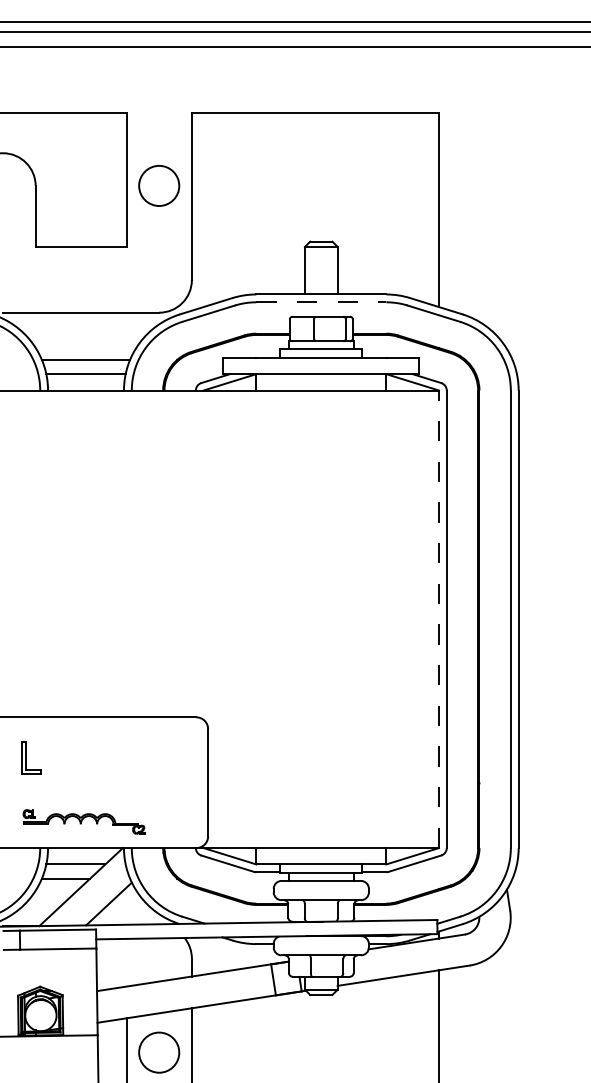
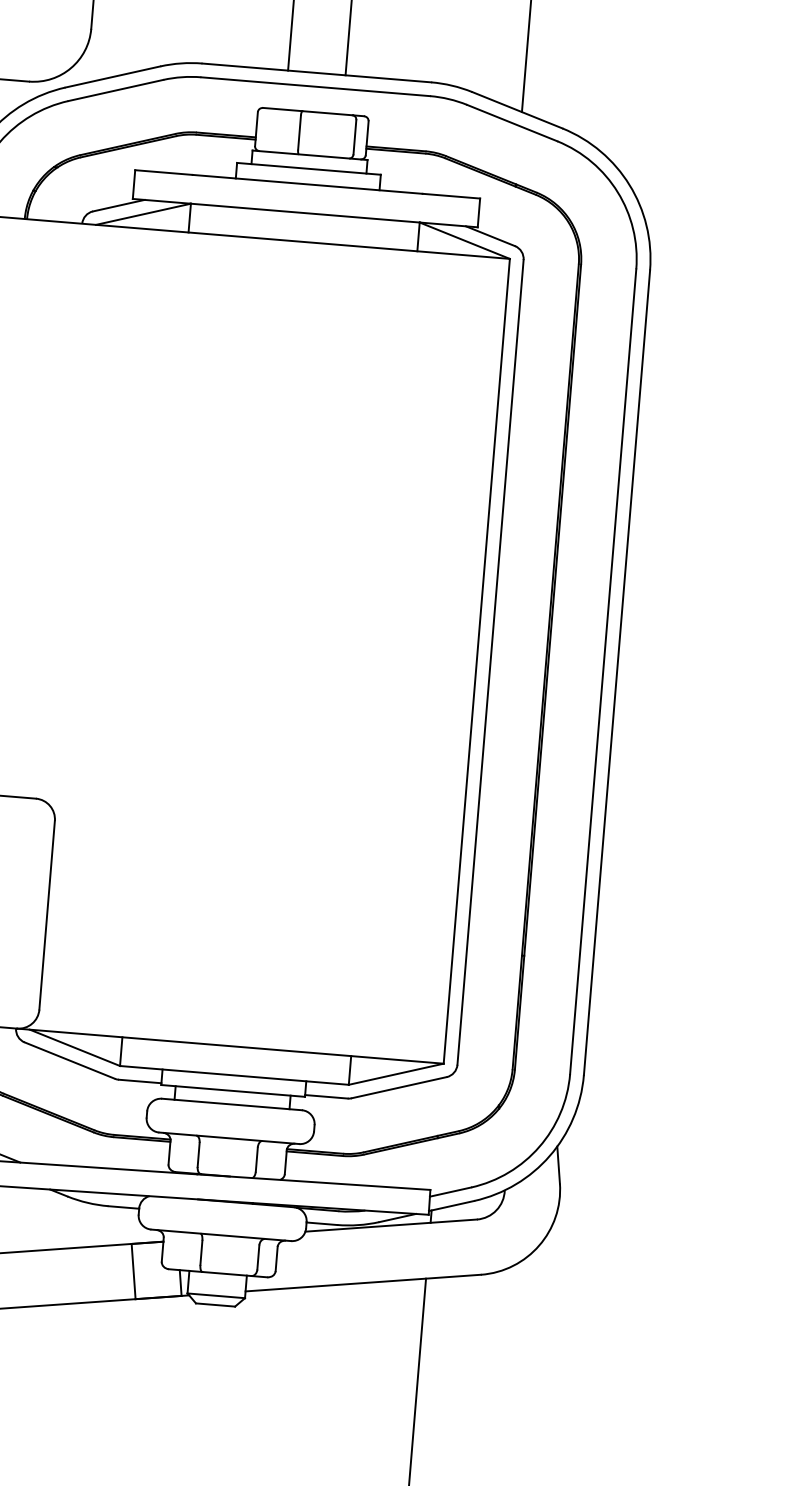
line: (321, 302) -> (315, 87), dashed -> solid
line: (438, 619) -> (475, 661), dashed -> solid

